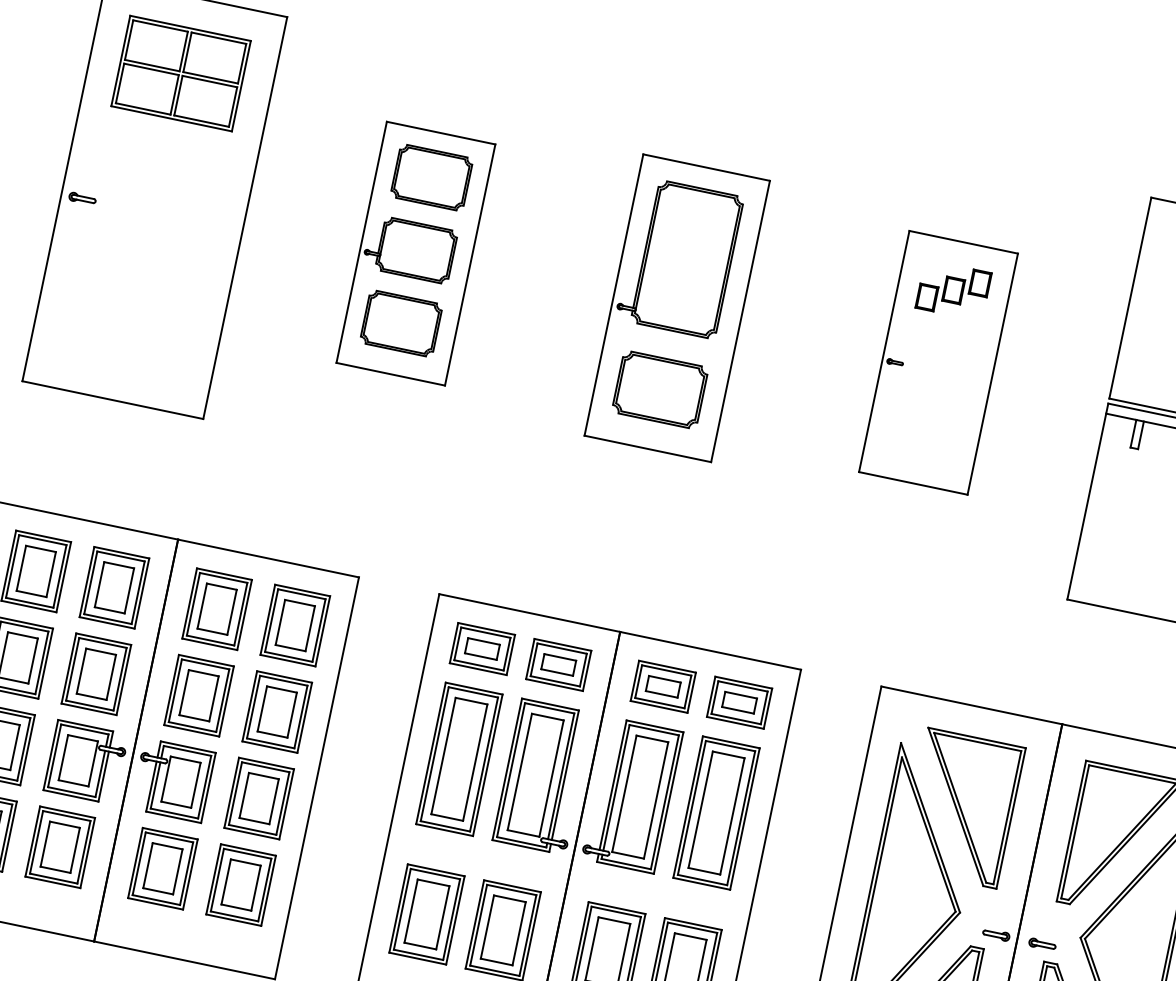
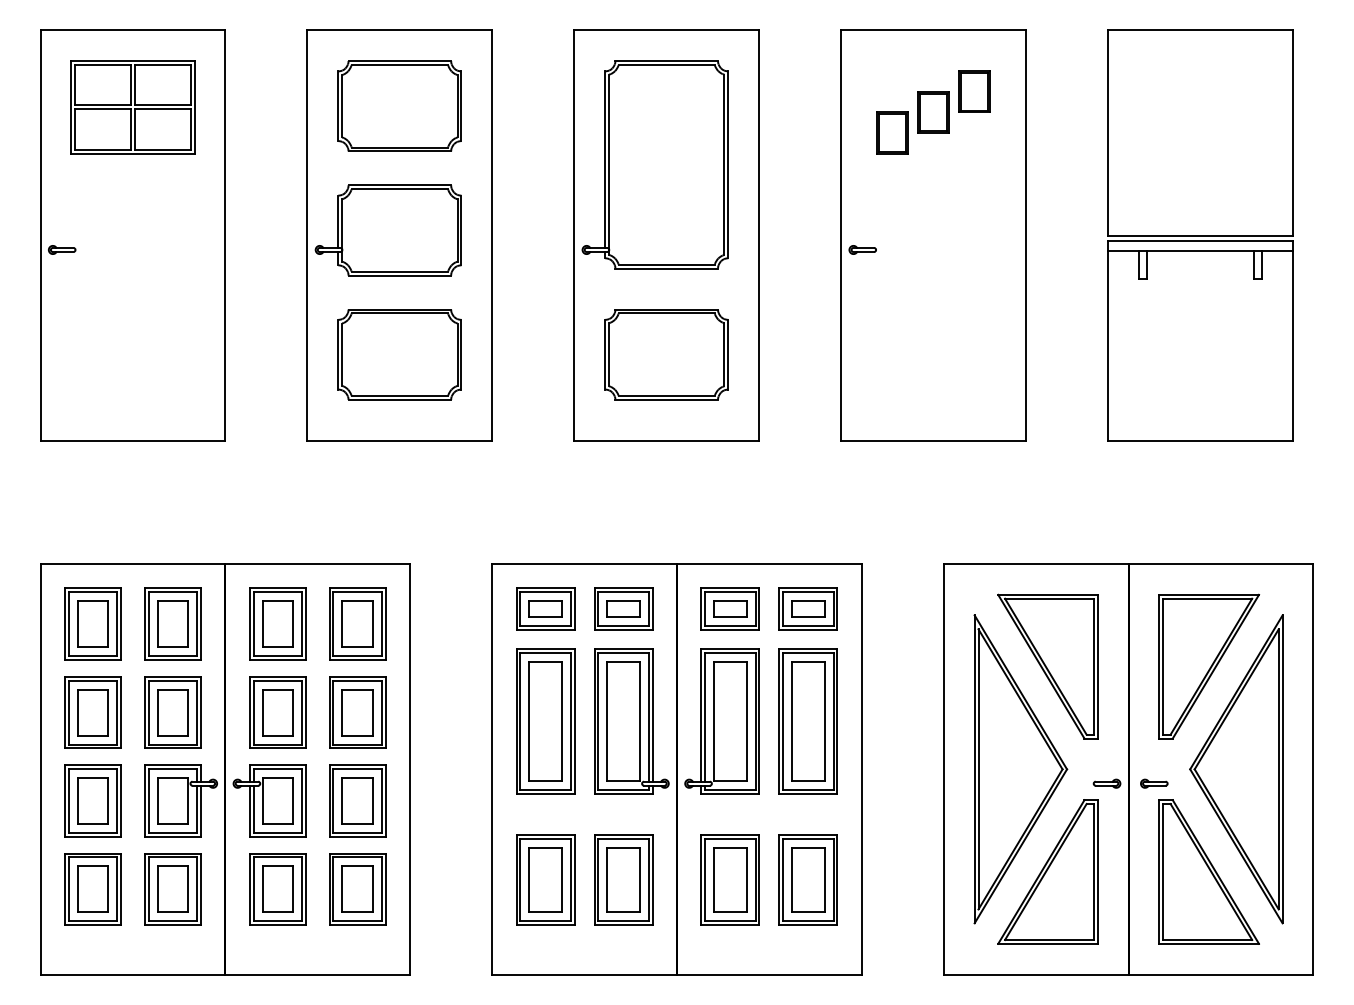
part: (415, 253) -> (399, 235), size x1.67
part: (677, 308) -> (666, 235), size x1.43
part: (938, 362) -> (933, 235), size x1.67

